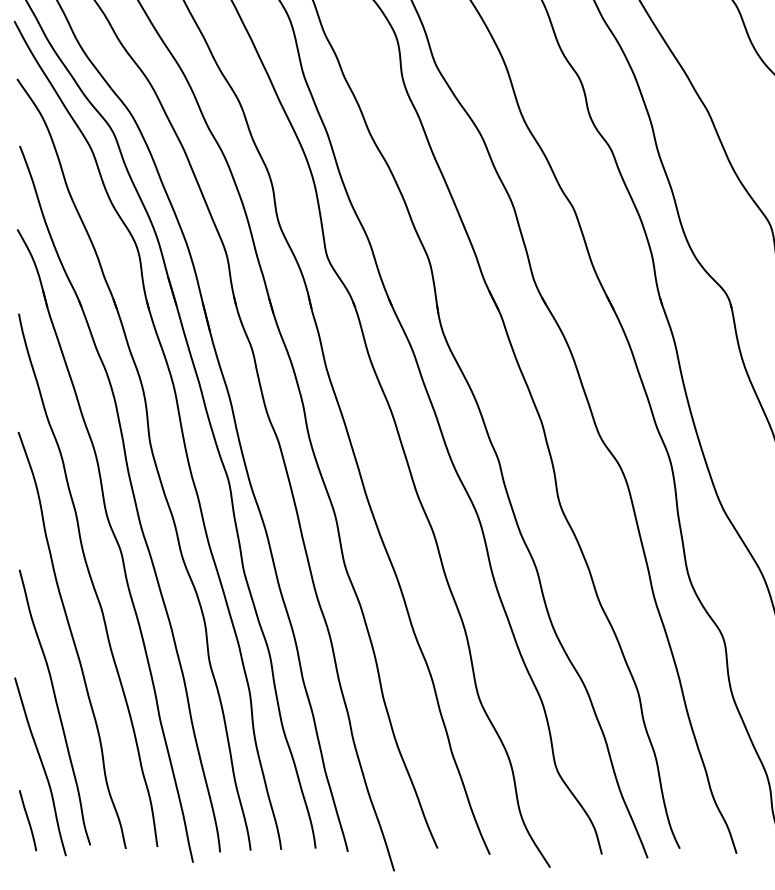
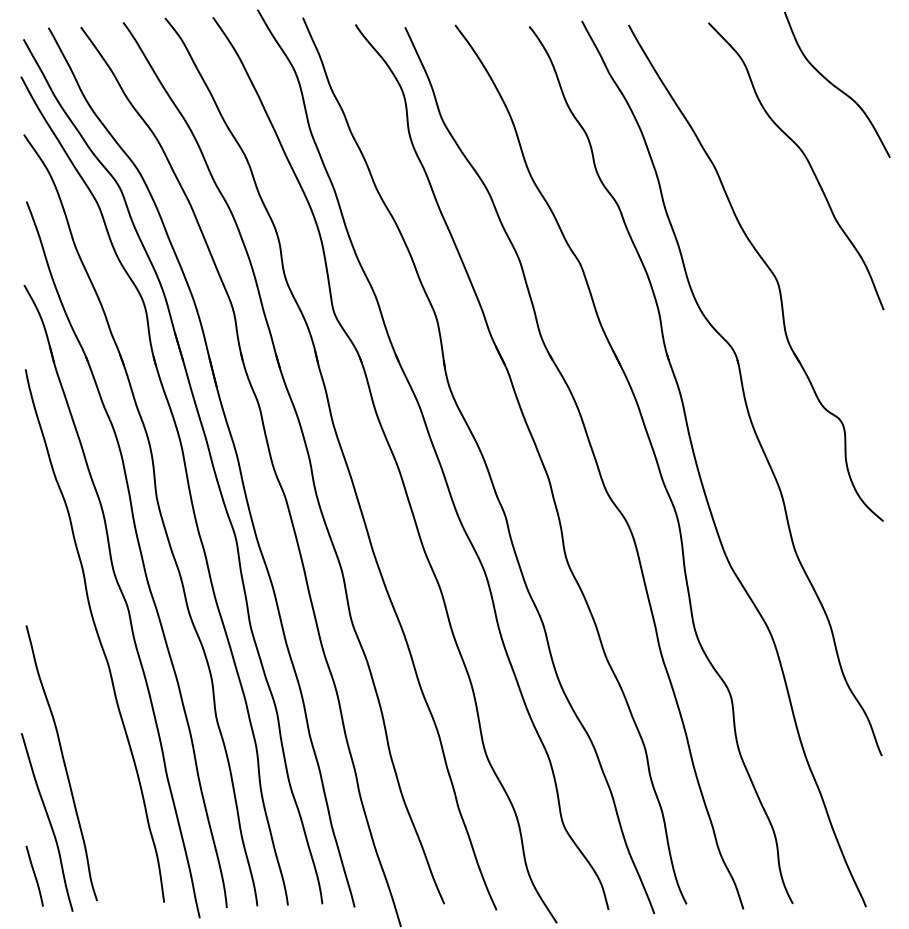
curve: (71, 638) -> (78, 694), removed

